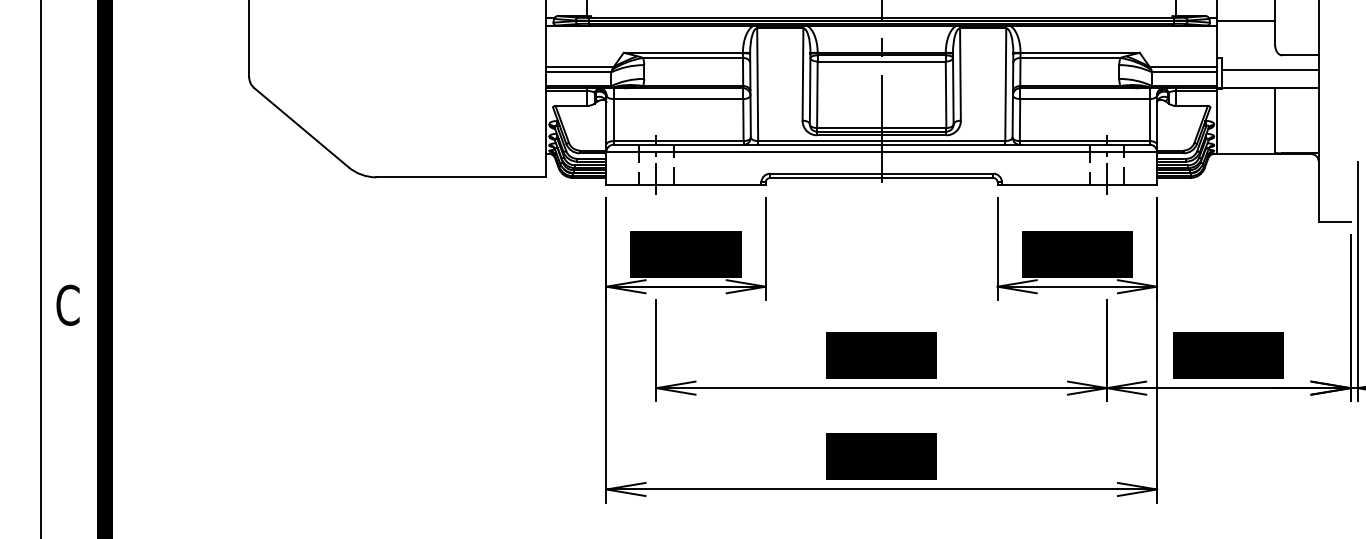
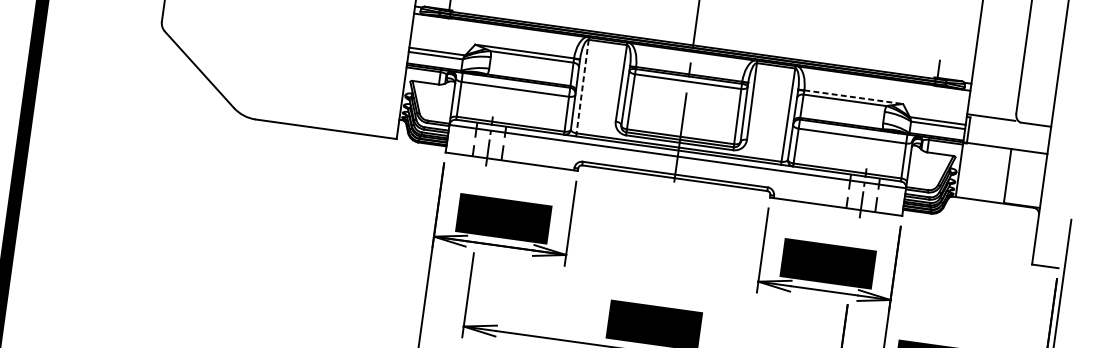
line: (1246, 21) -> (991, 117), moved
line: (1080, 52) -> (854, 96), solid -> dashed
line: (1269, 69) -> (1008, 132), removed
line: (757, 85) -> (582, 87), solid -> dashed

